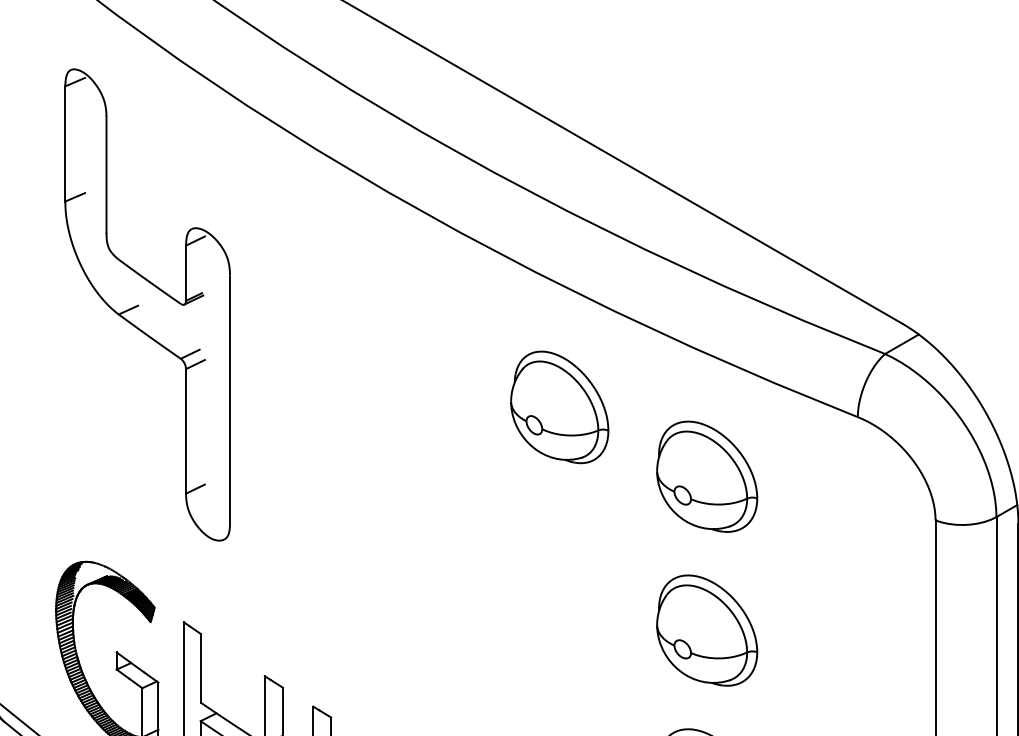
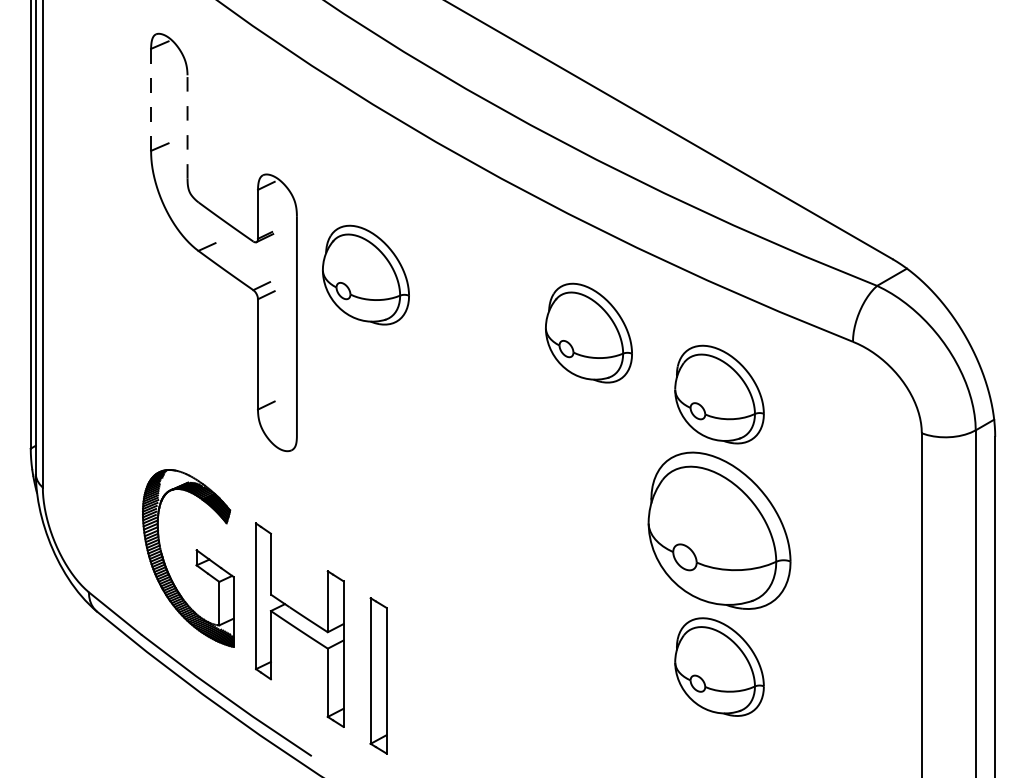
line: (65, 143) -> (151, 99), solid -> dashed
line: (106, 175) -> (187, 127), solid -> dashed
part: (307, 341) -> (365, 274), added
part: (707, 630) -> (719, 530), size x1.6

